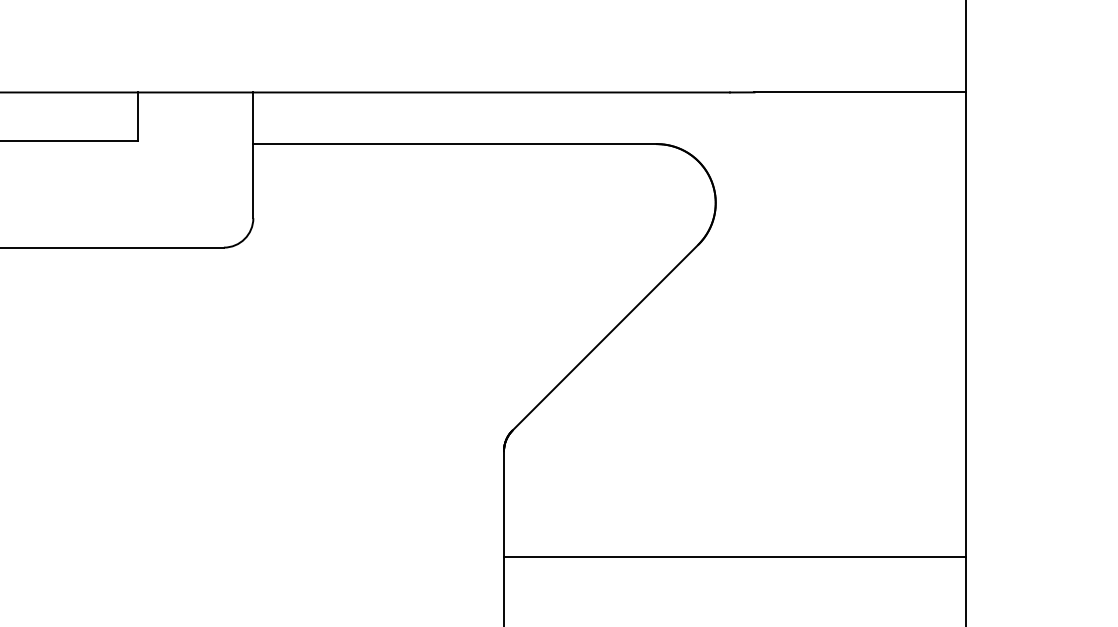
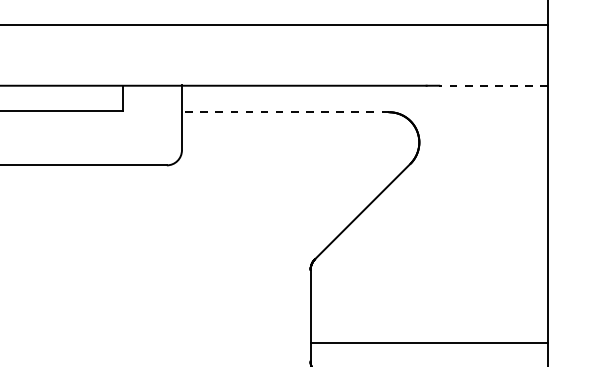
line: (860, 92) -> (493, 85), solid -> dashed
line: (455, 144) -> (285, 112), solid -> dashed
line: (735, 557) -> (429, 343), moved

